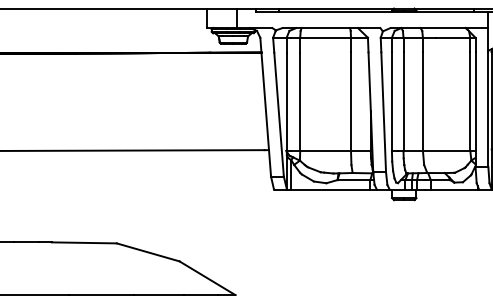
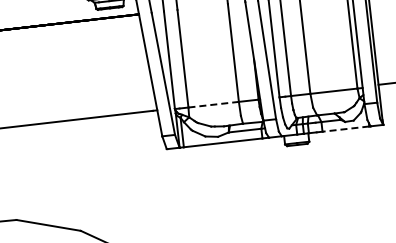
line: (326, 150) -> (214, 104), solid -> dashed
line: (454, 189) -> (346, 128), solid -> dashed

